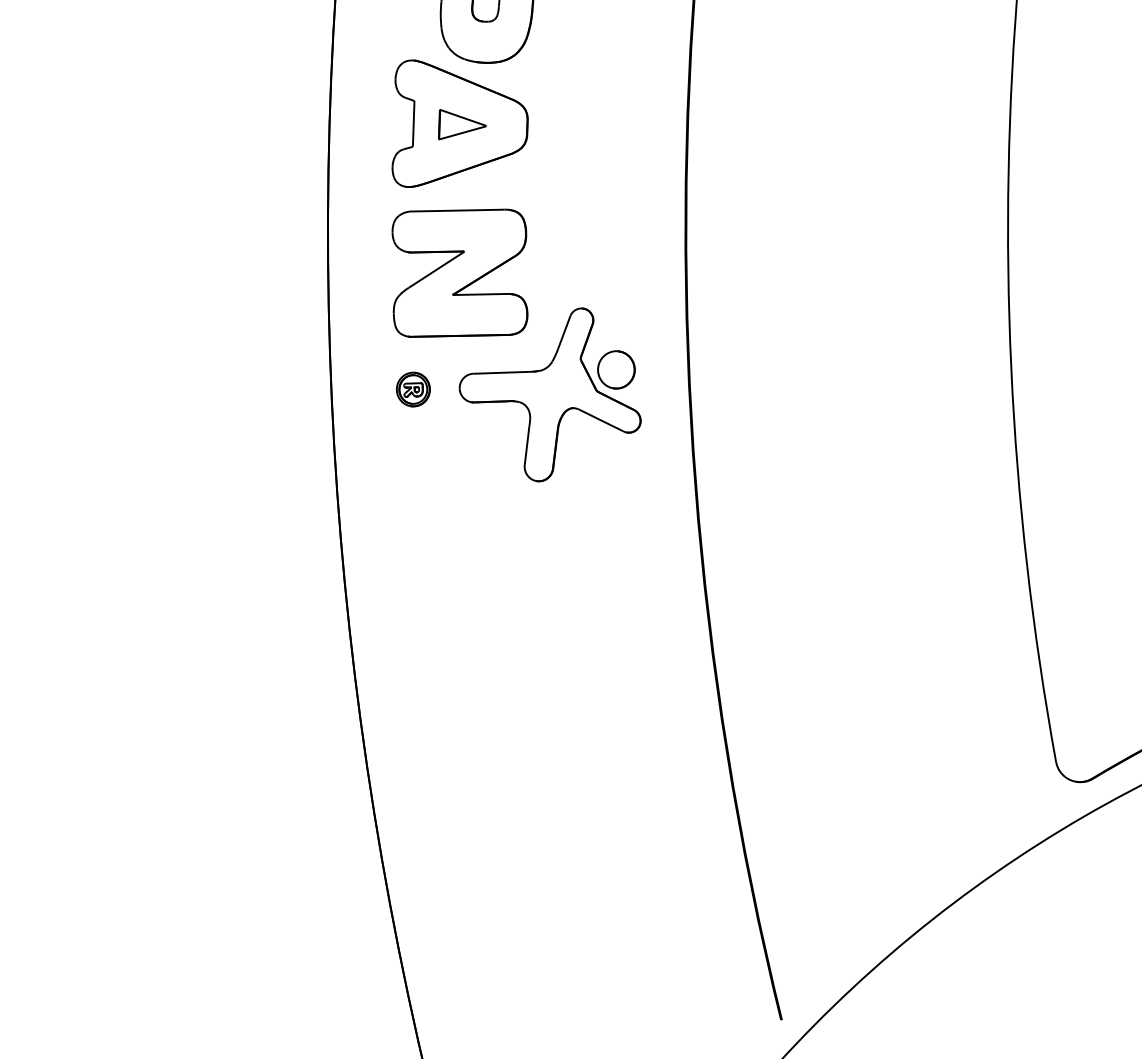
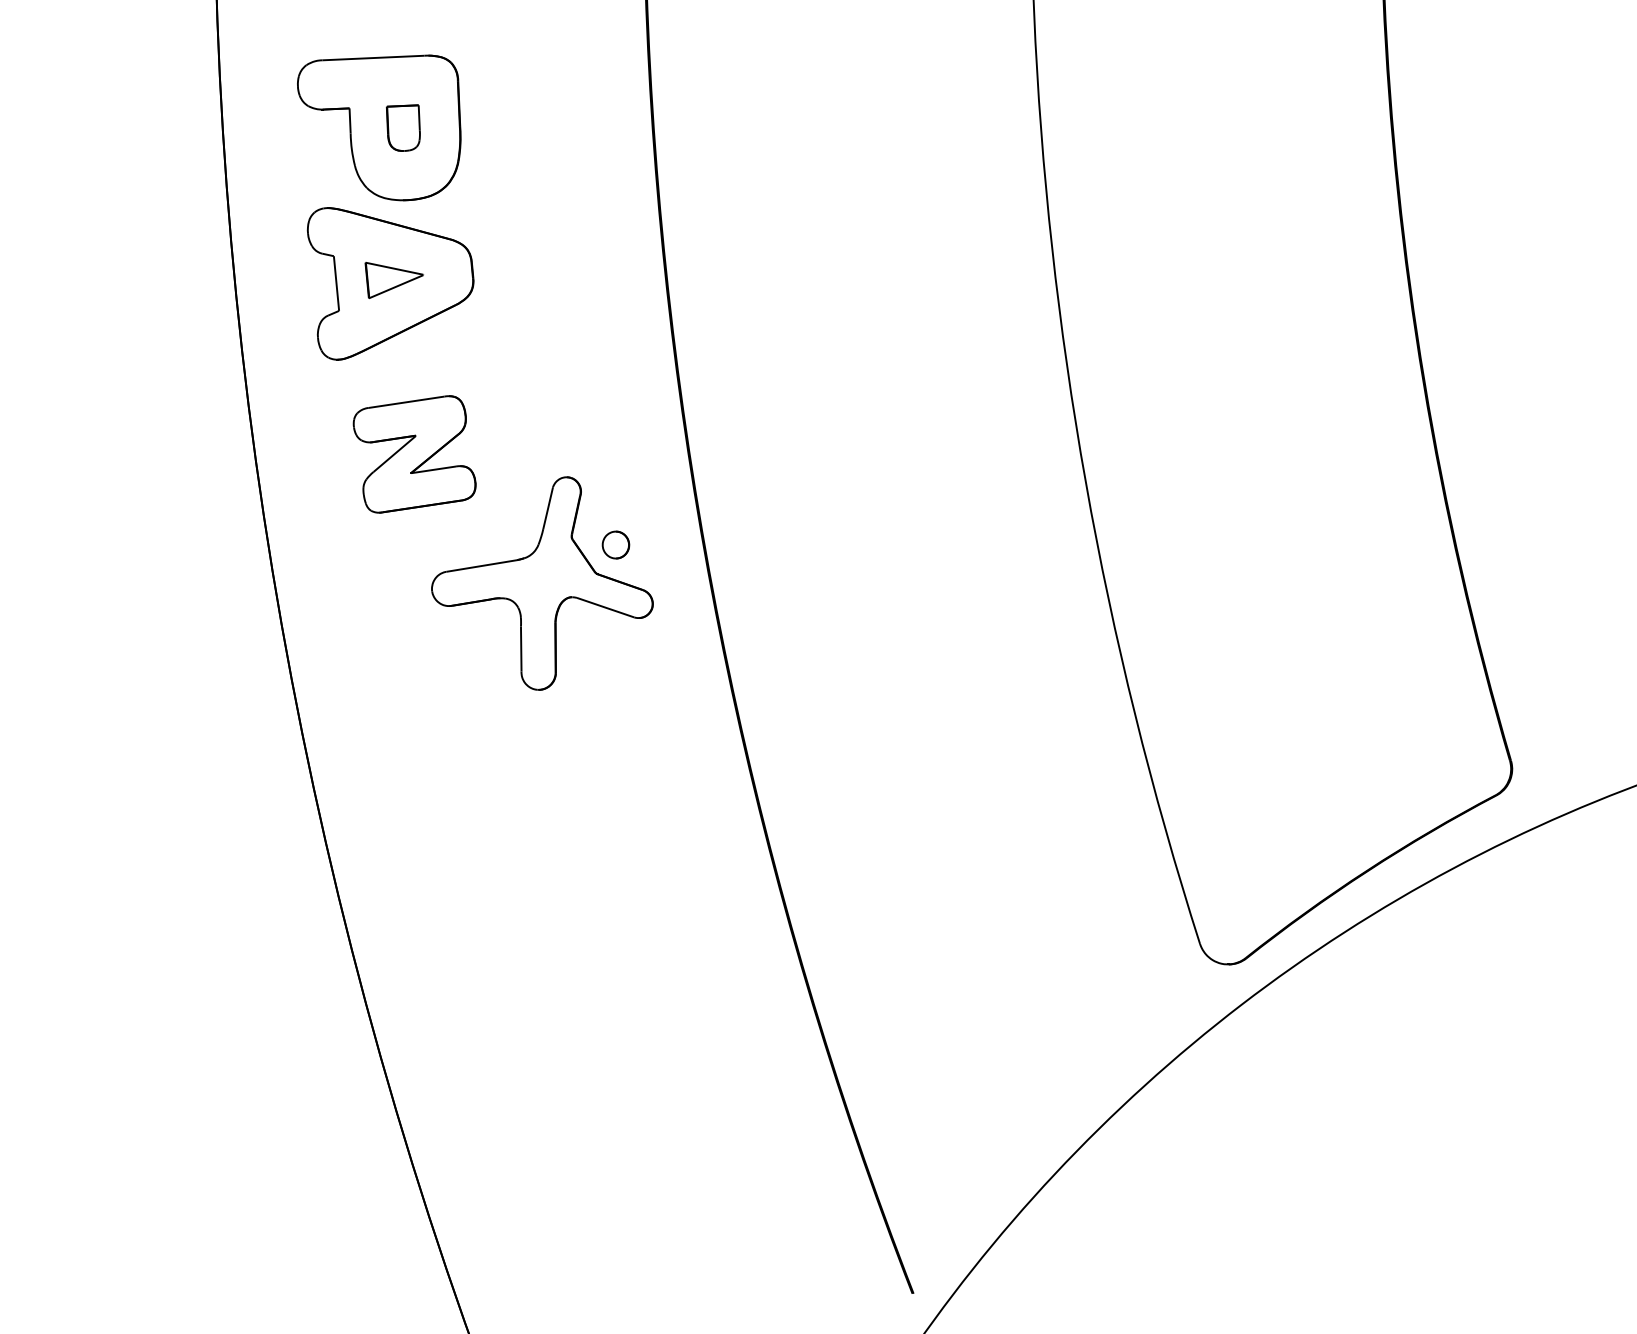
part: (459, 273) -> (414, 454), size x0.7
part: (616, 369) -> (615, 544), size x0.6
part: (413, 389) -> (377, 599), removed

